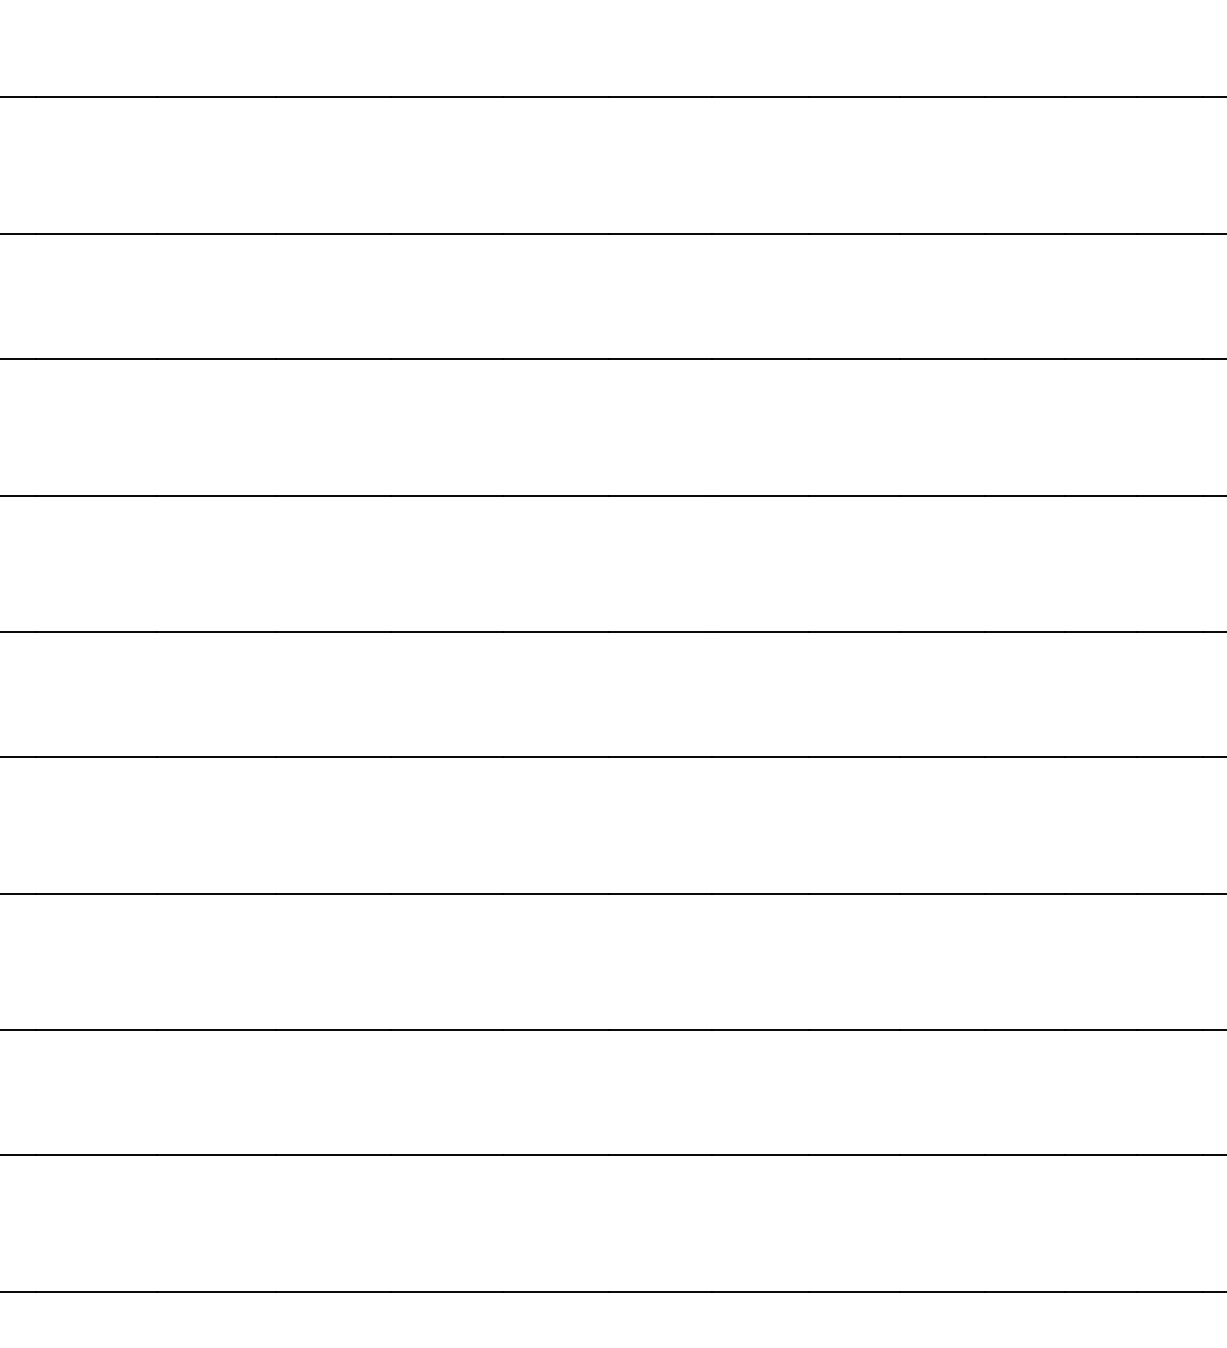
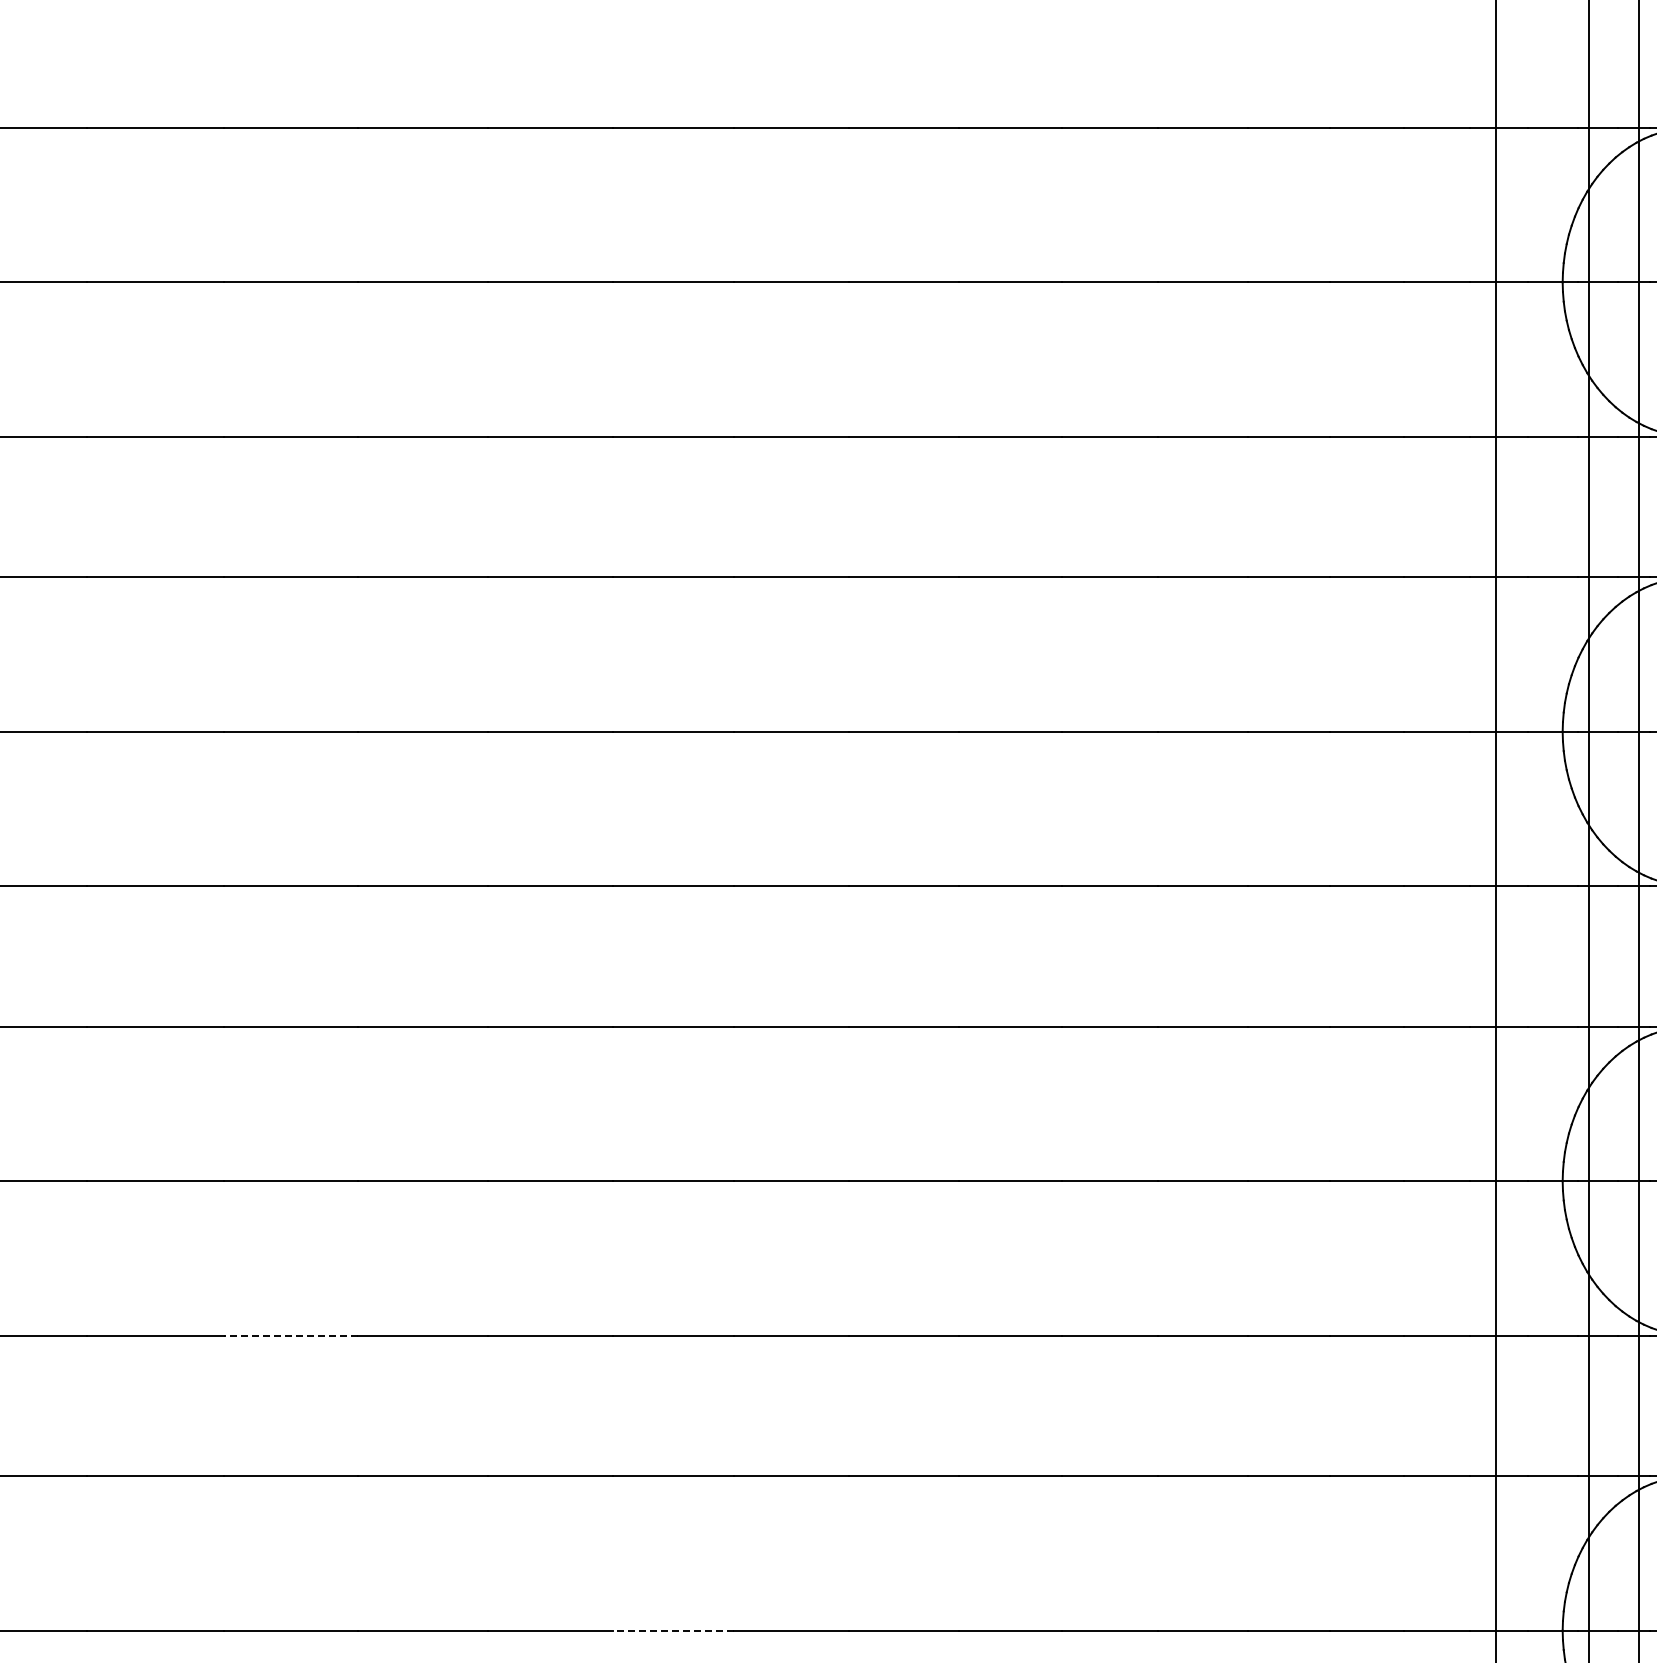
line: (216, 1030) -> (290, 1335), solid -> dashed
line: (555, 1291) -> (673, 1630), solid -> dashed

